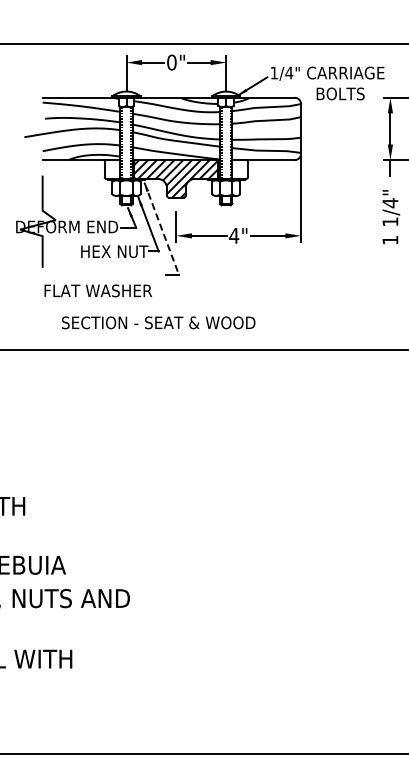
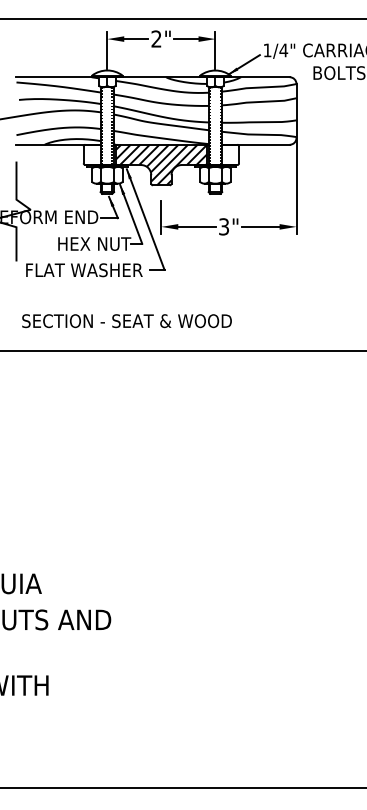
text: (171, 62) -> (156, 39), 0" -> 2"
line: (161, 229) -> (145, 219), dashed -> solid
text: (234, 235) -> (224, 226), 4" -> 3"
text: (97, 290) -> (83, 269), moved
text: (158, 322) -> (126, 320), moved

